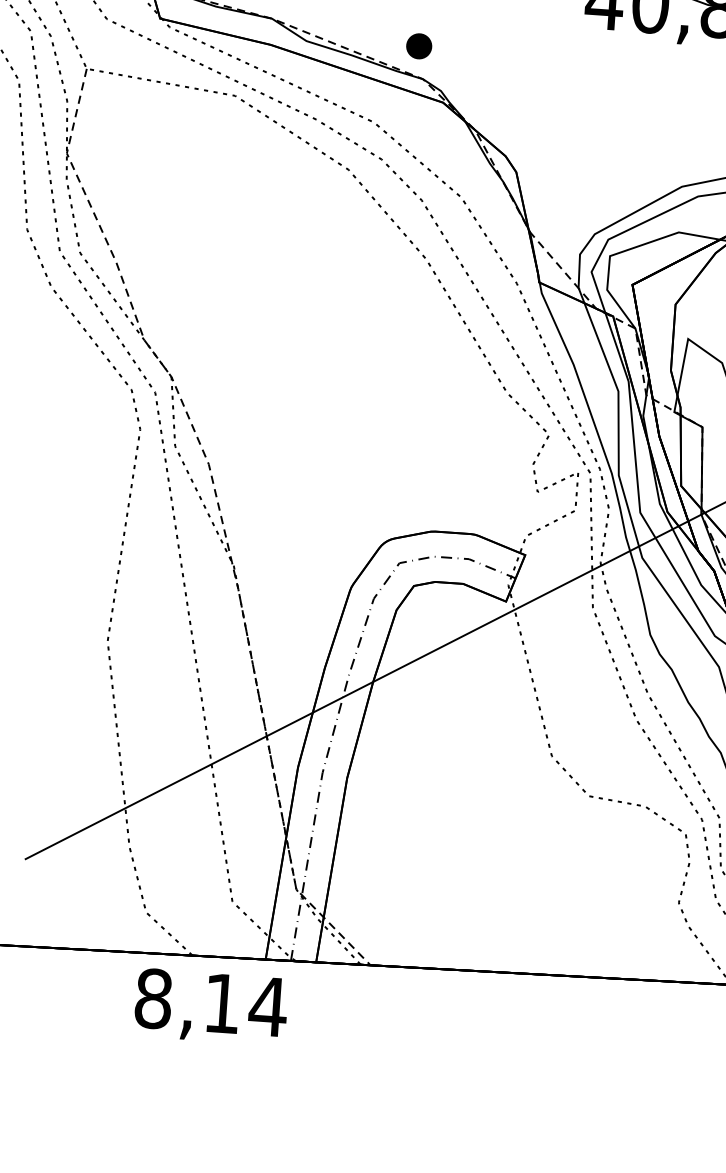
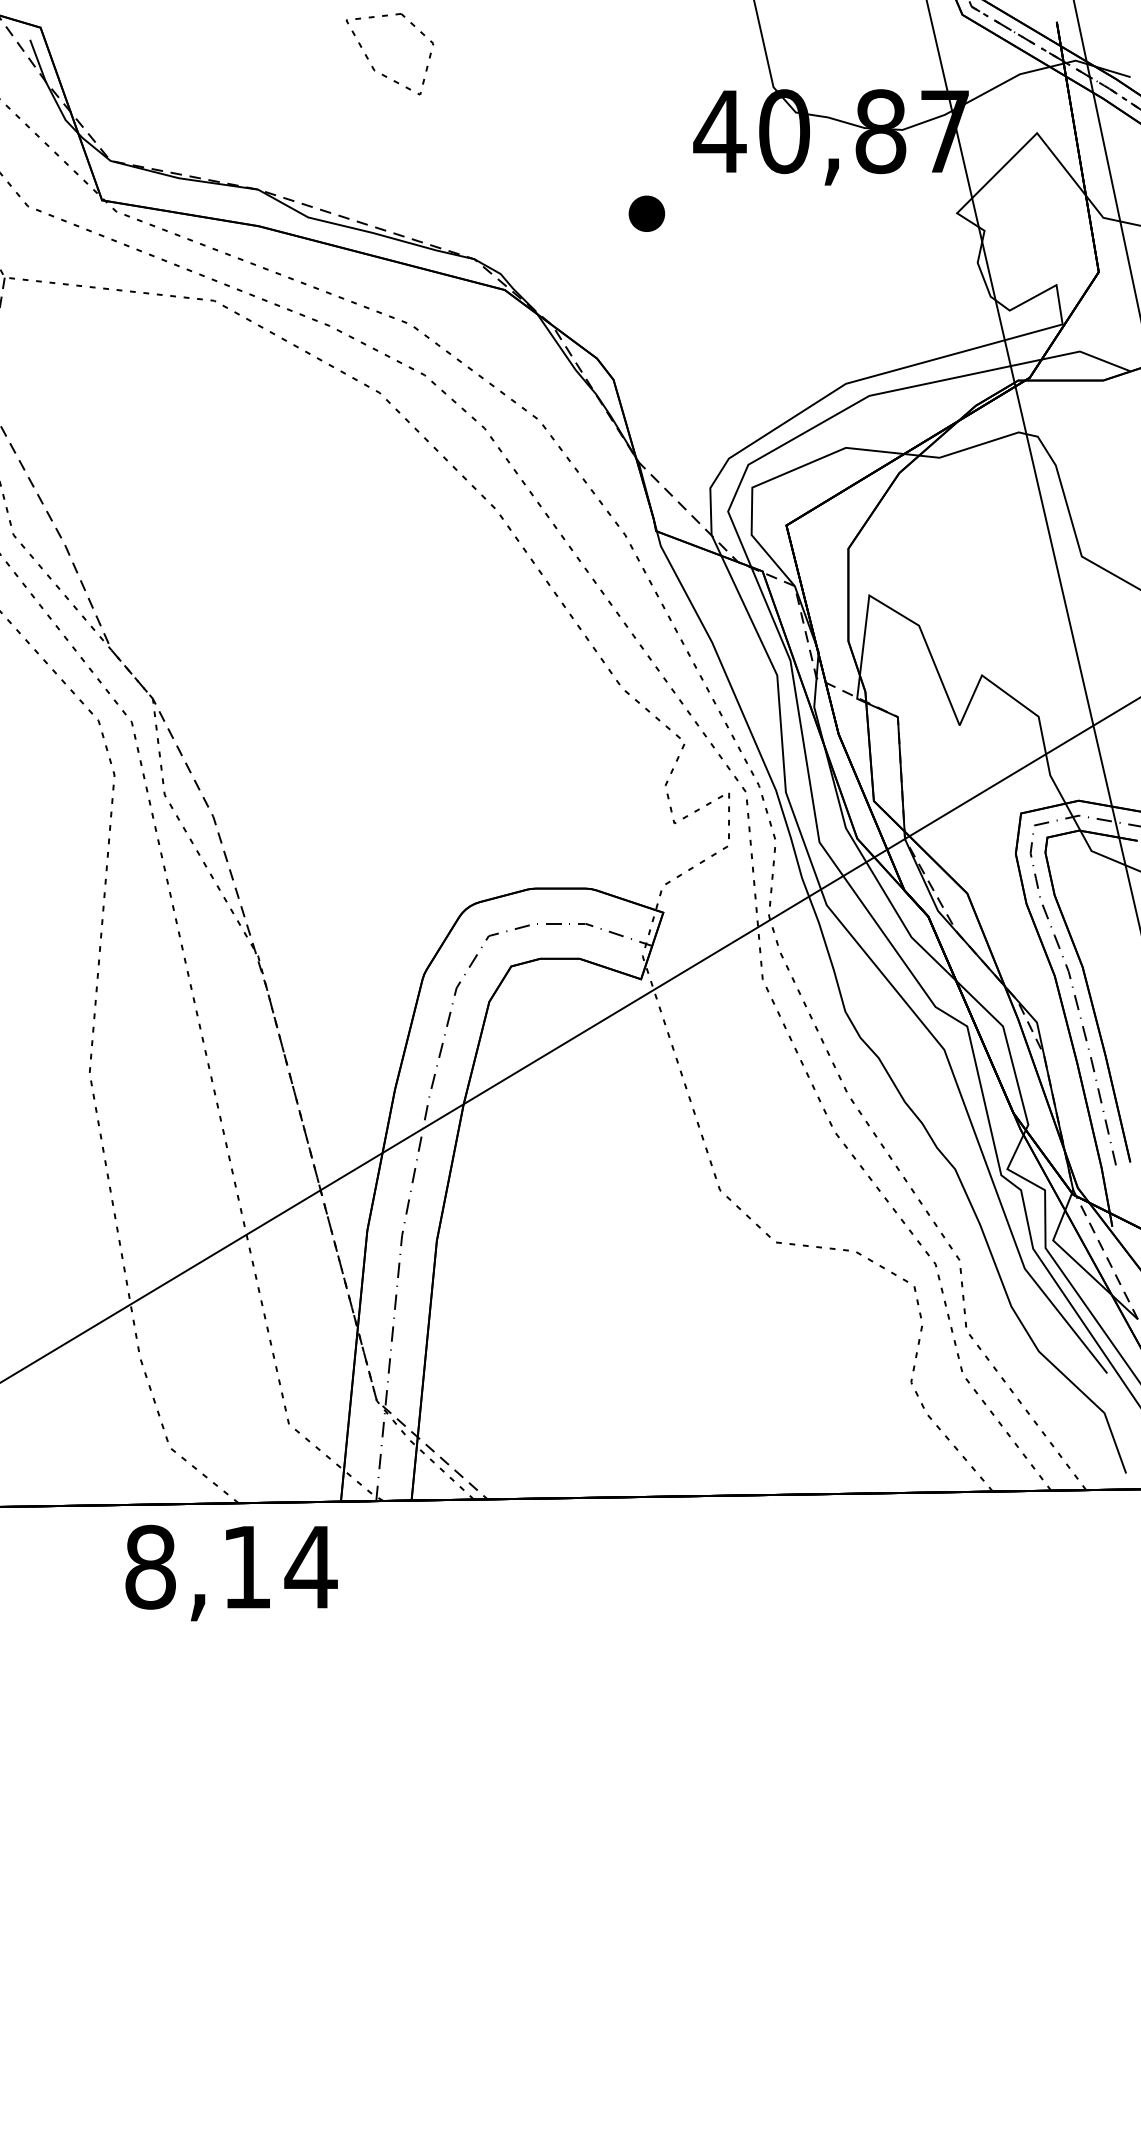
part: (418, 46) -> (646, 213), moved
text: (211, 1006) -> (231, 1572), moved

